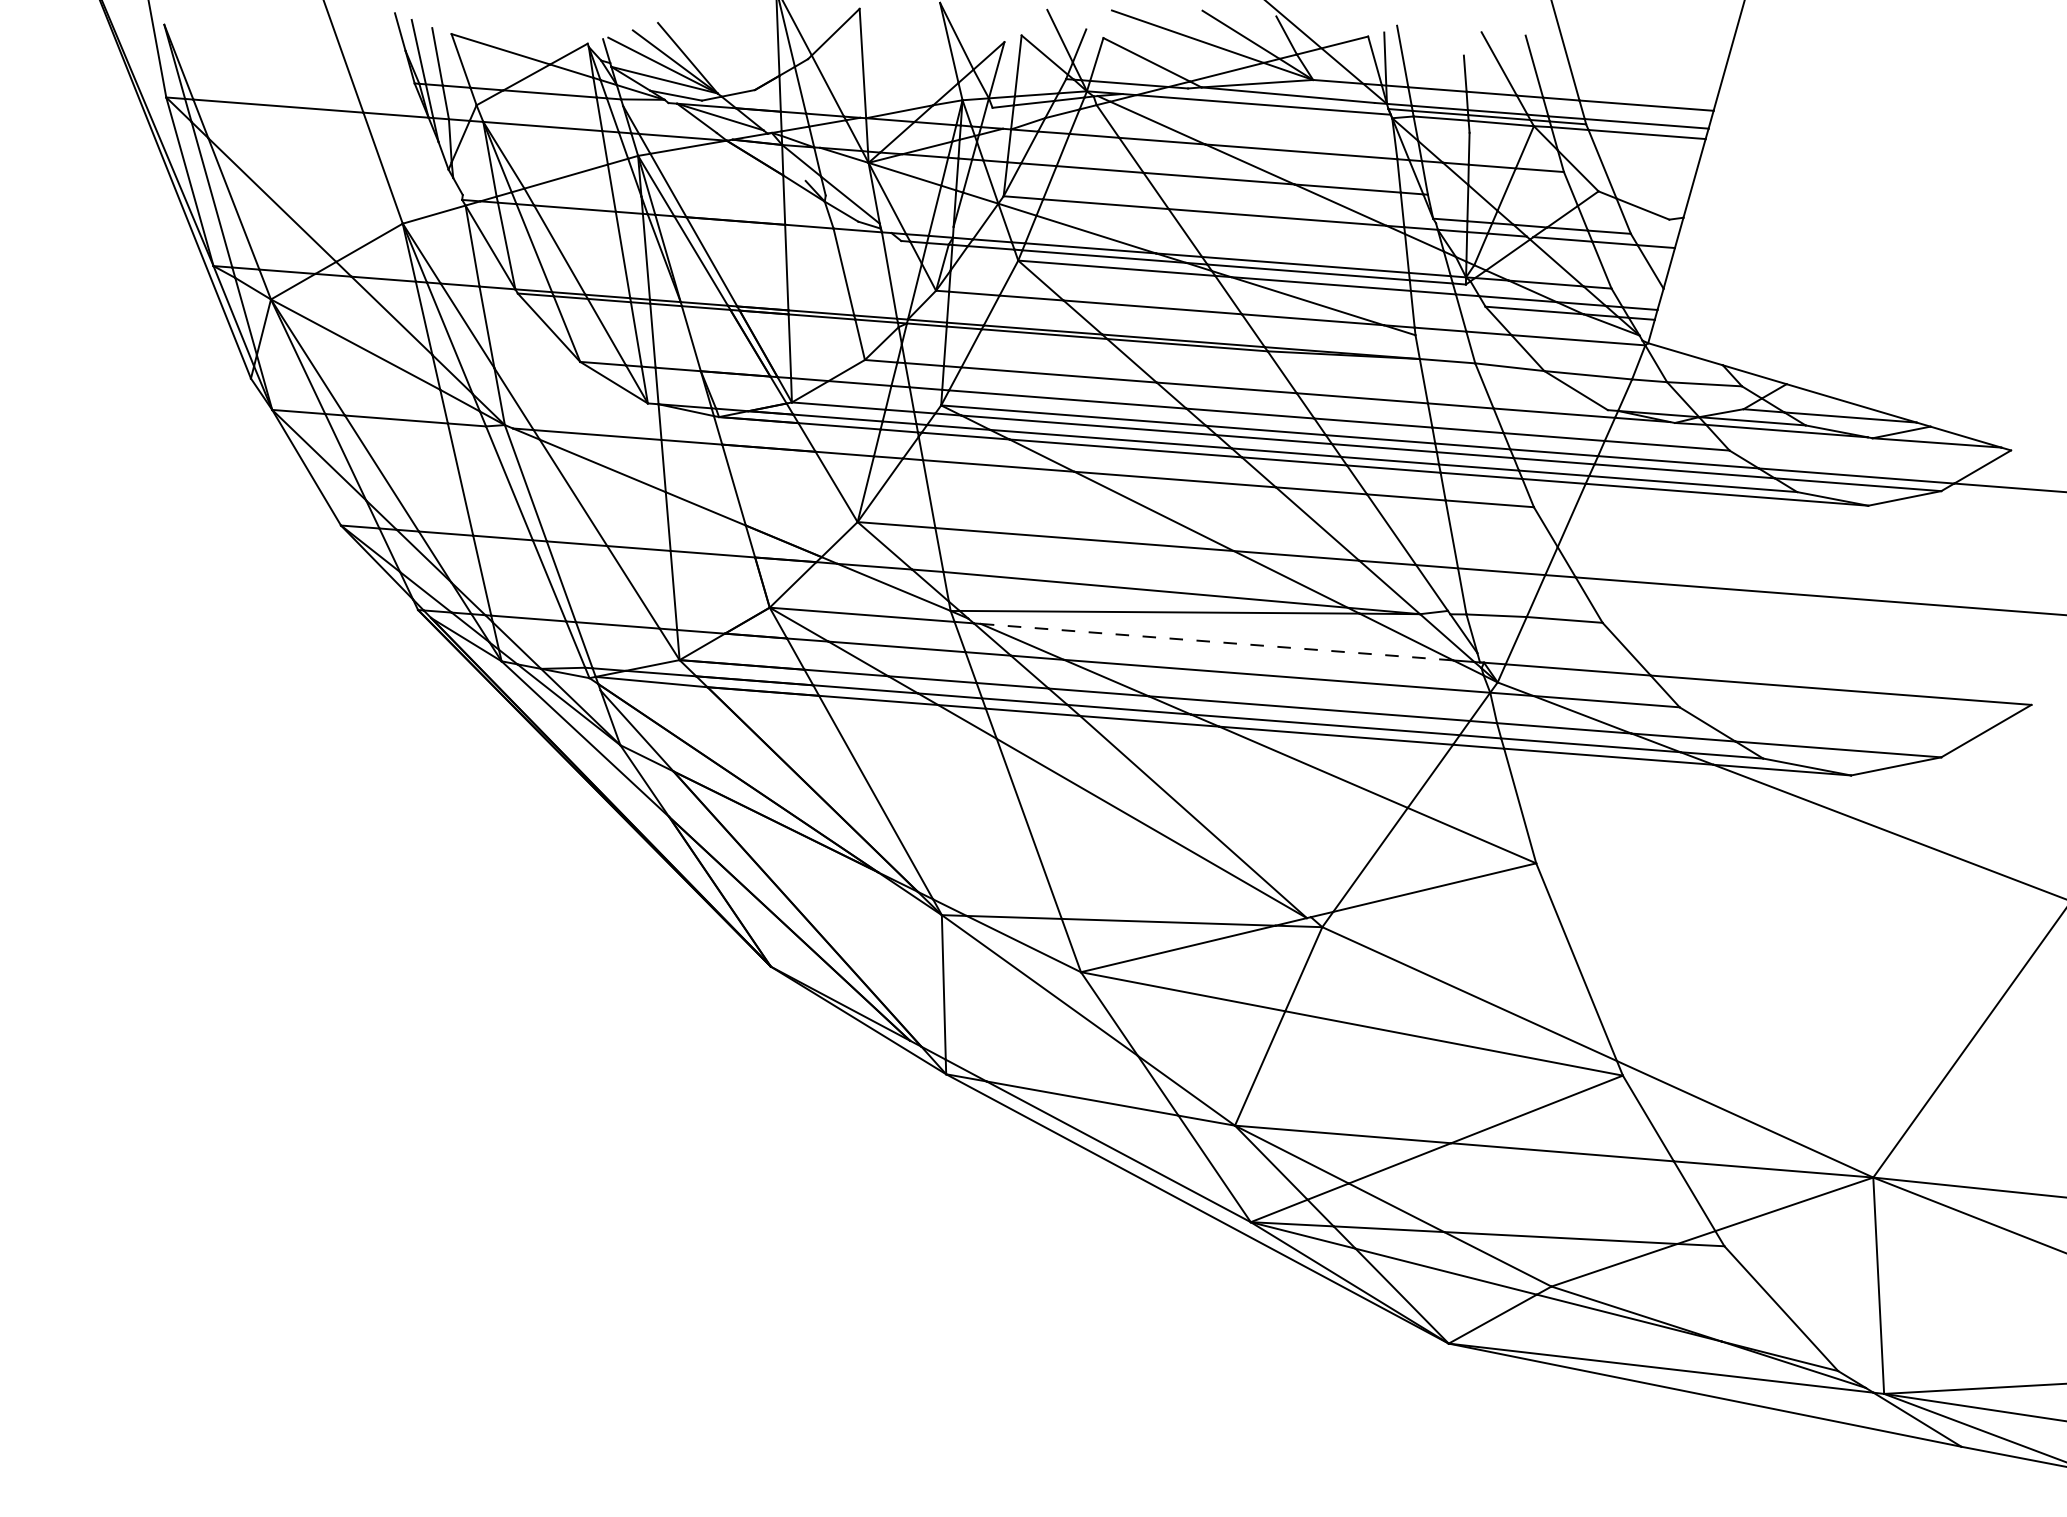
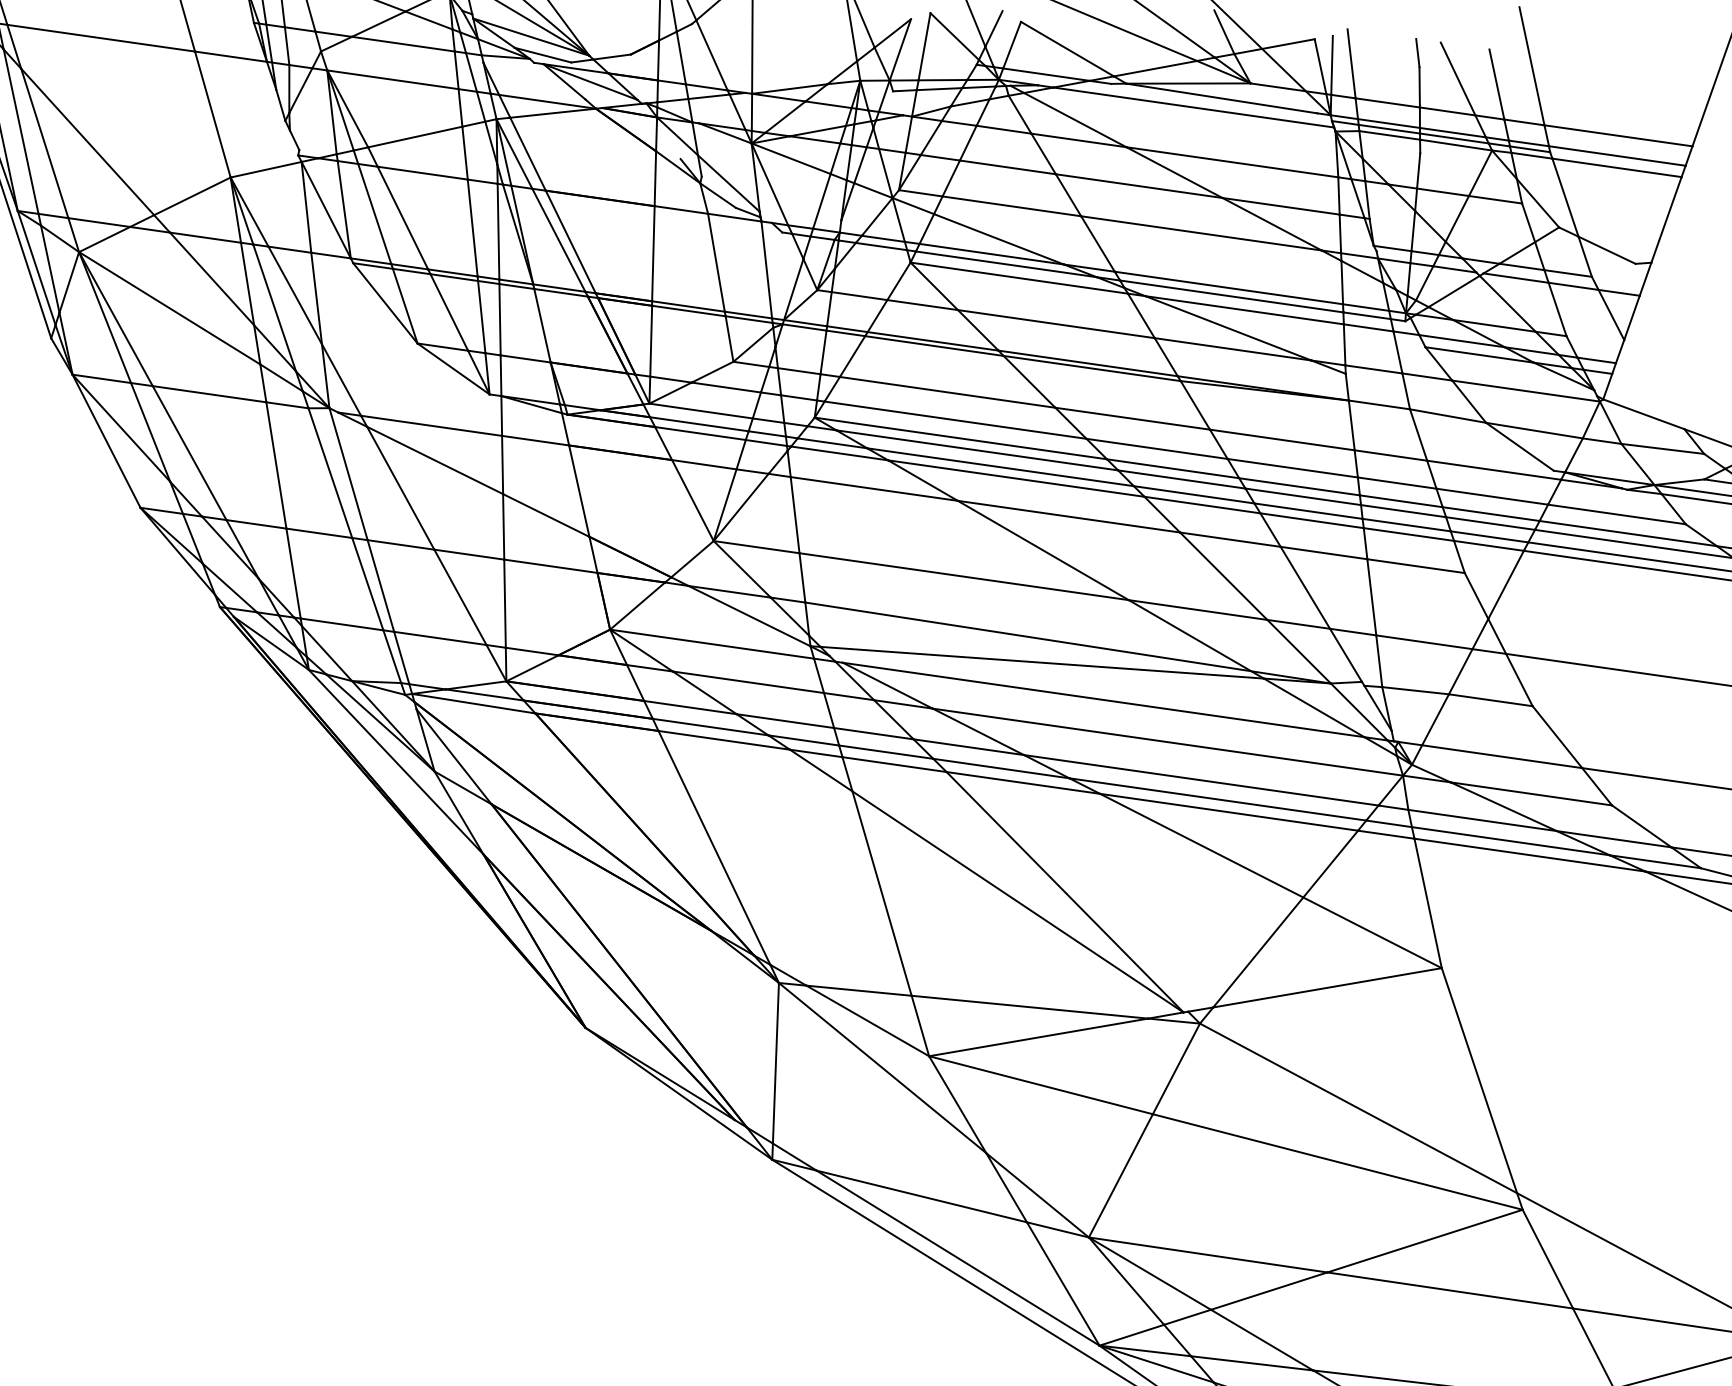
line: (1461, 42) -> (1417, 52), added
line: (1217, 642) -> (1104, 700), dashed -> solid

